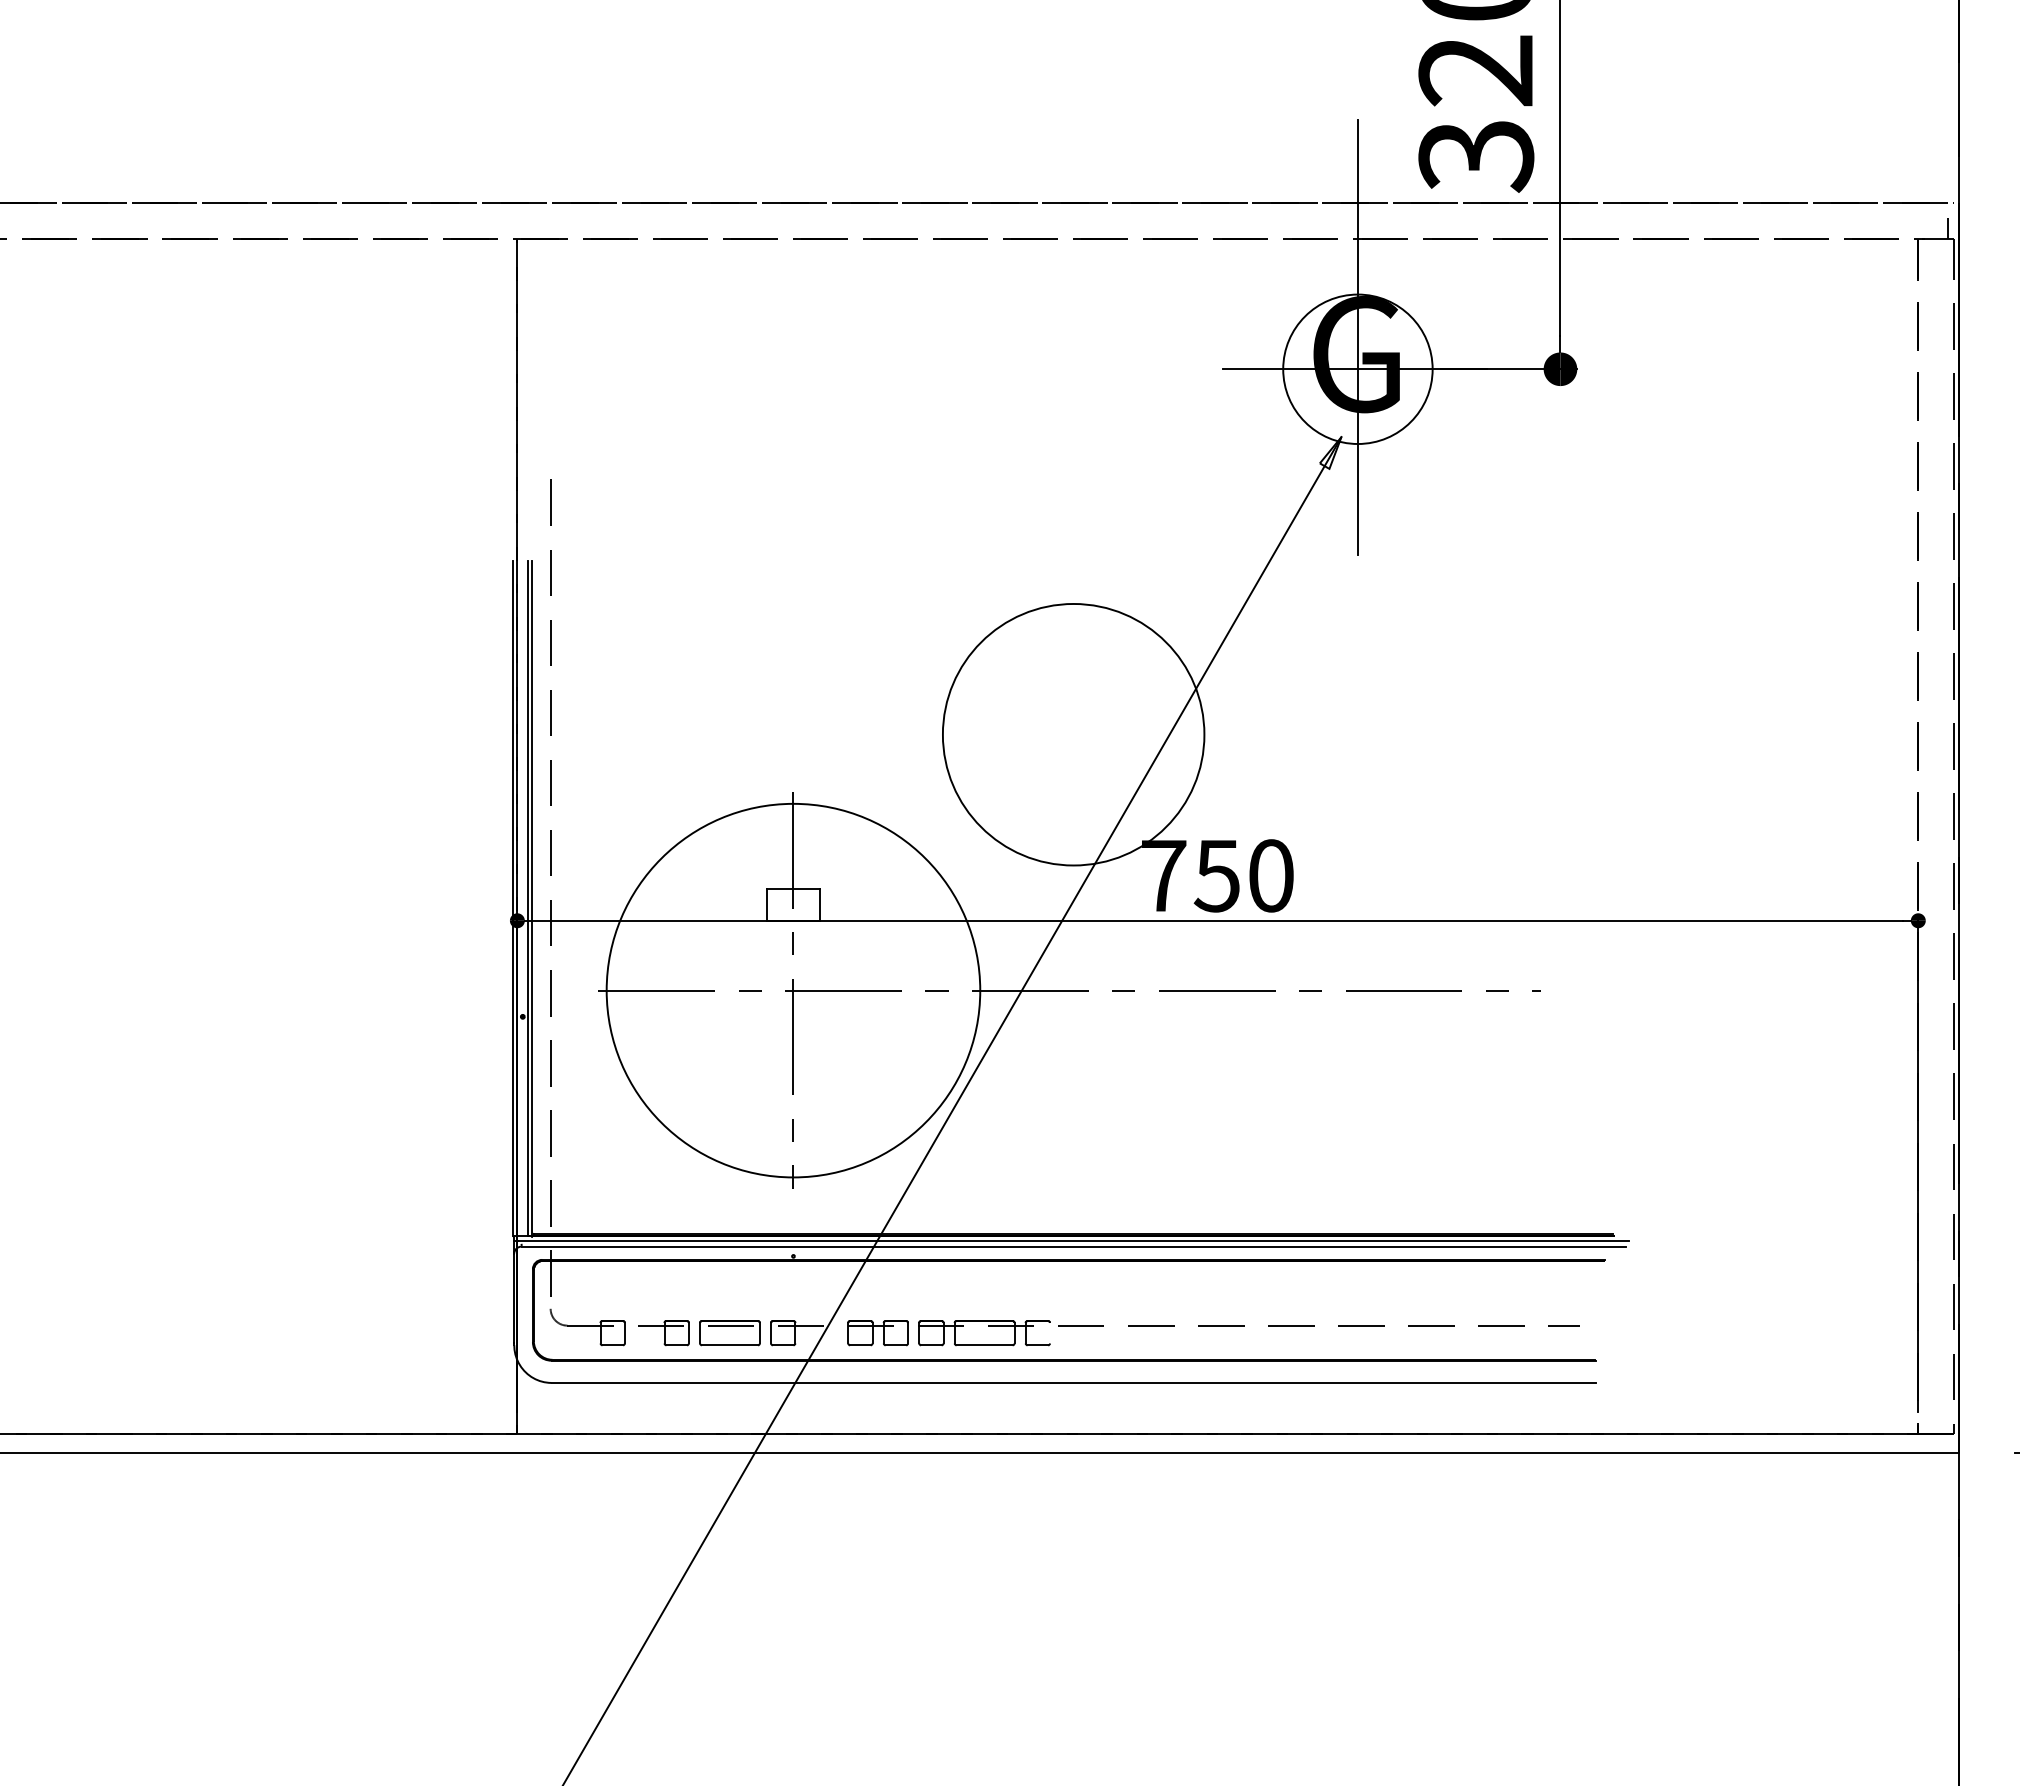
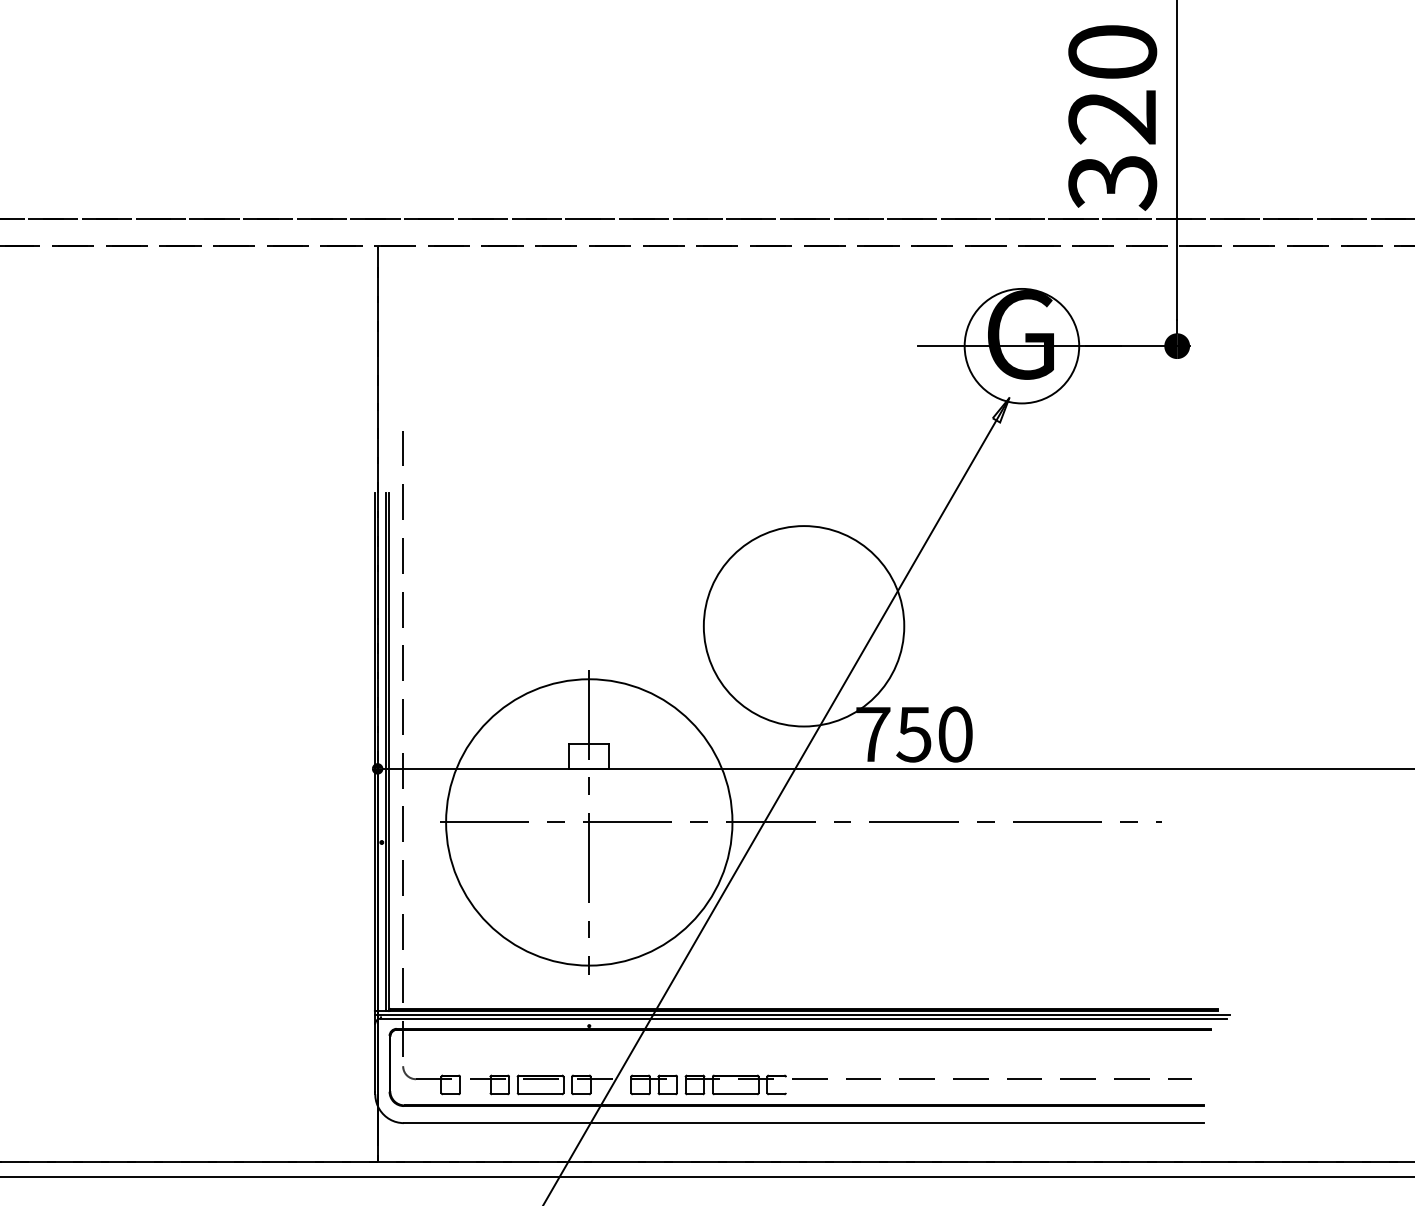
line: (1357, 336) -> (1021, 321), removed

